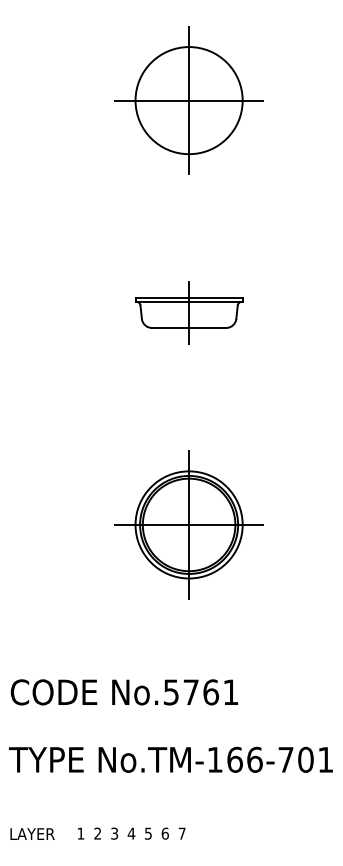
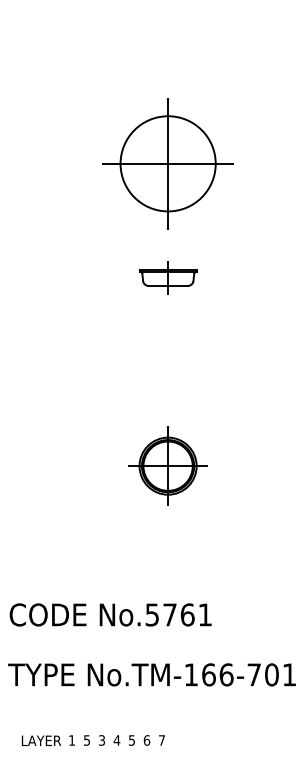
part: (188, 100) -> (167, 163), moved
part: (189, 312) -> (168, 277), size x0.6
part: (188, 524) -> (167, 465), size x0.6
text: (32, 833) -> (41, 740), moved
text: (97, 833) -> (86, 740), 2 -> 5

